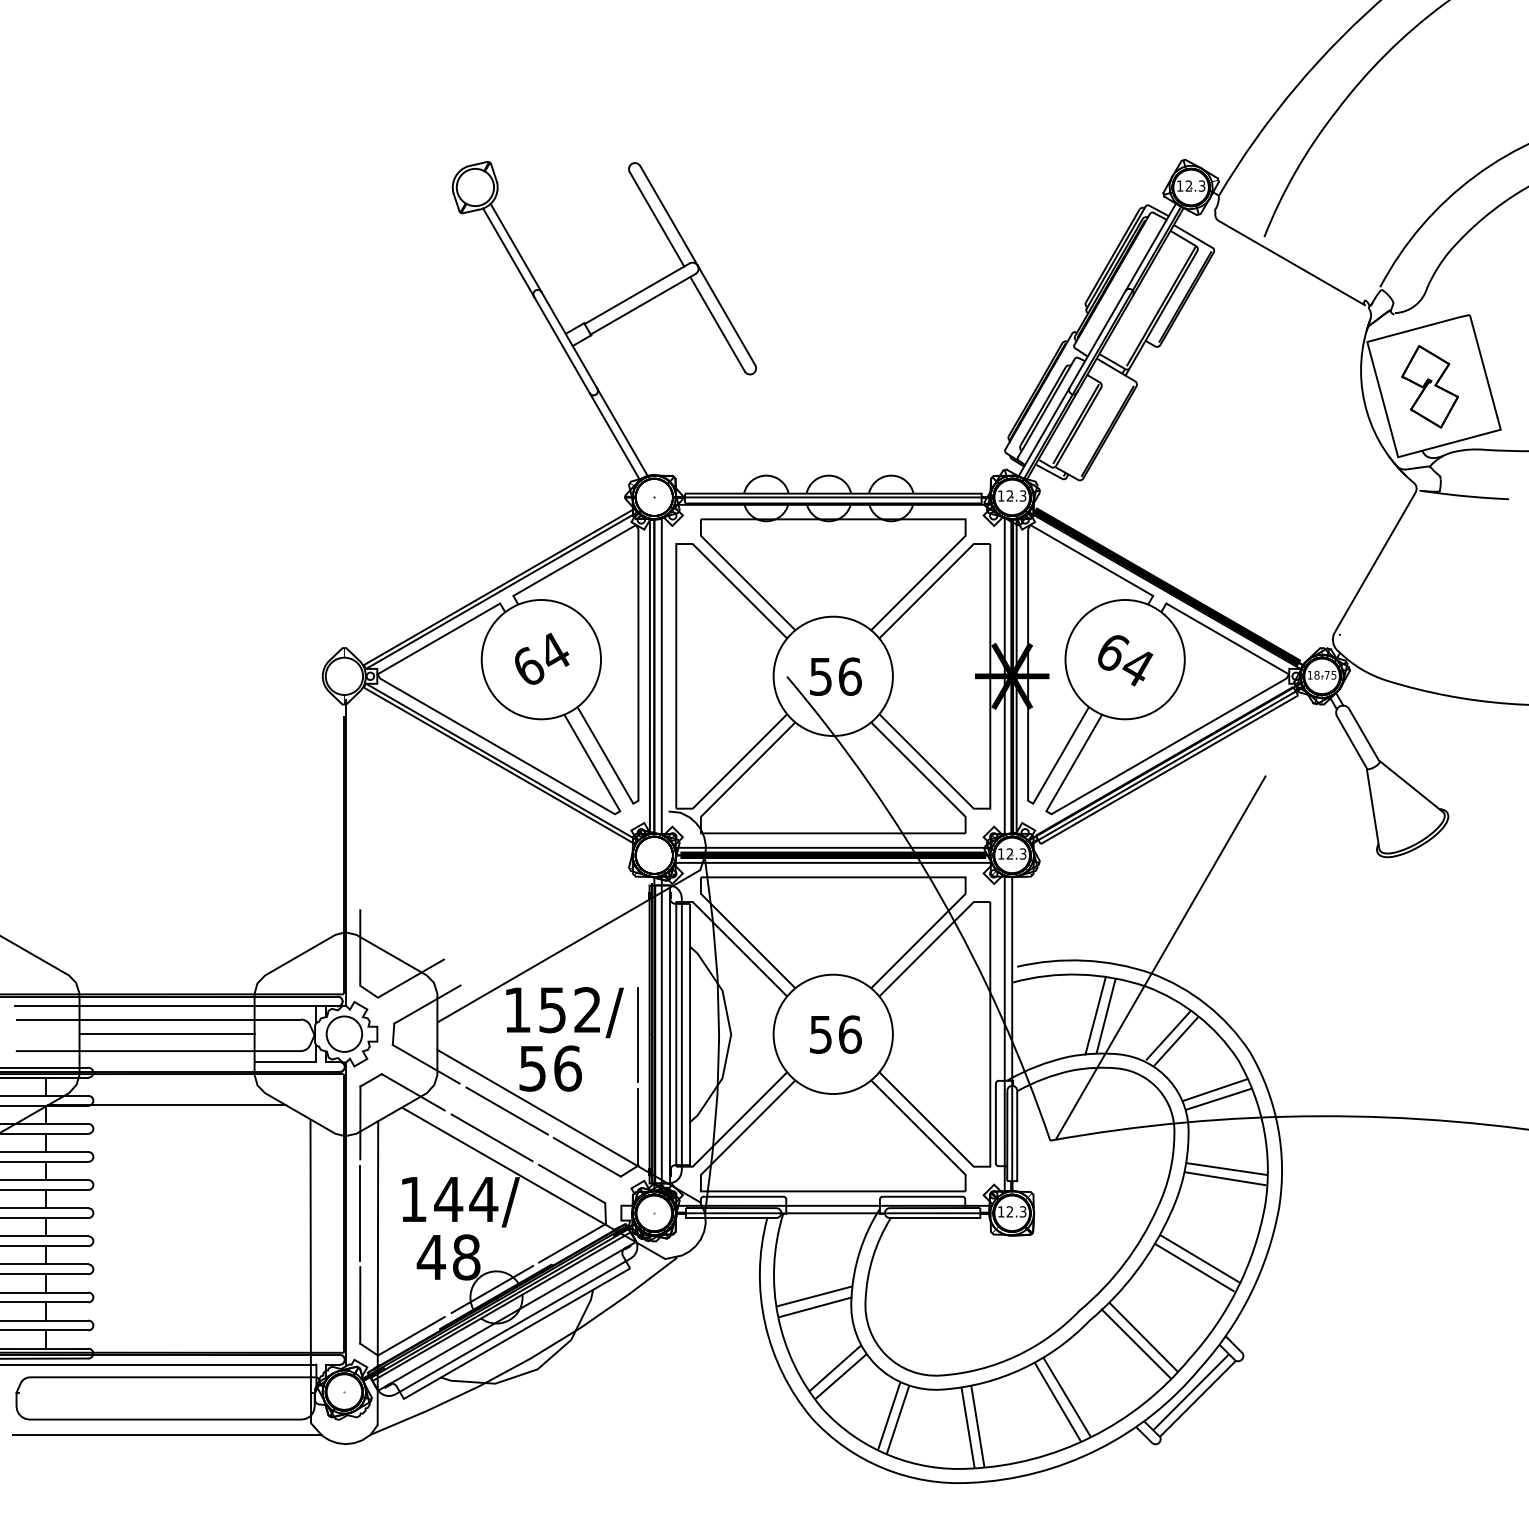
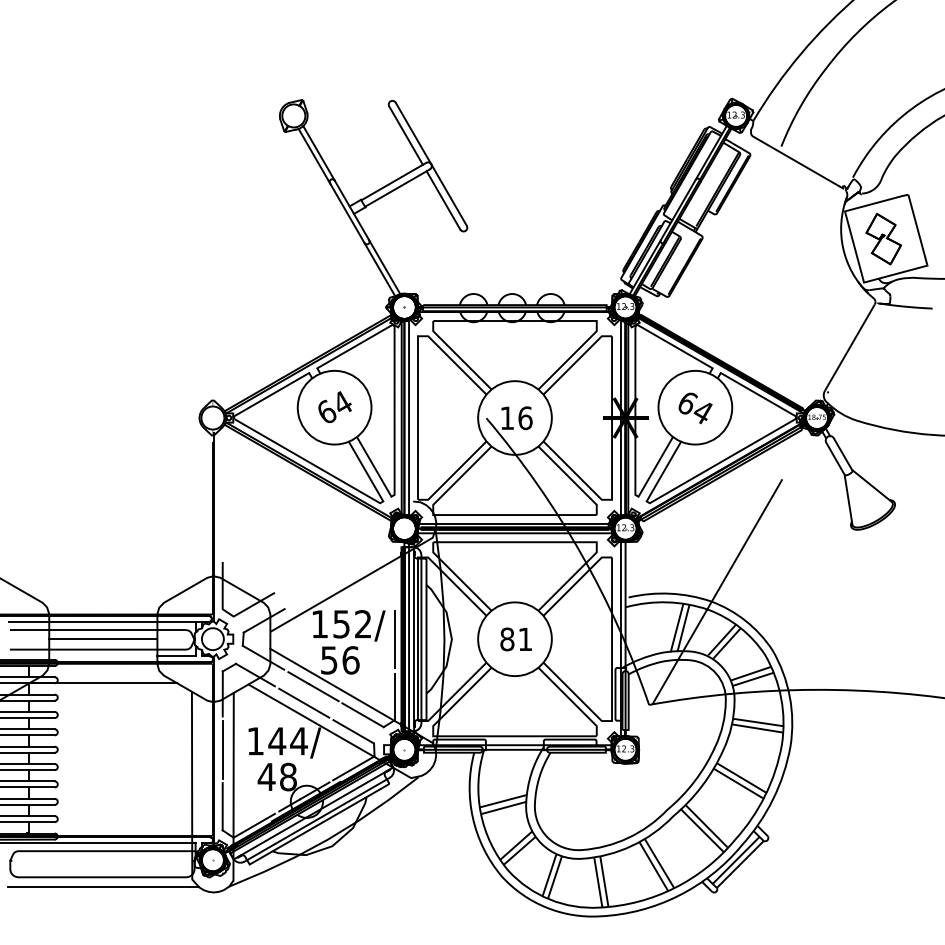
text: (819, 677) -> (506, 418), 56 -> 16
text: (835, 1034) -> (516, 639), 56 -> 81

